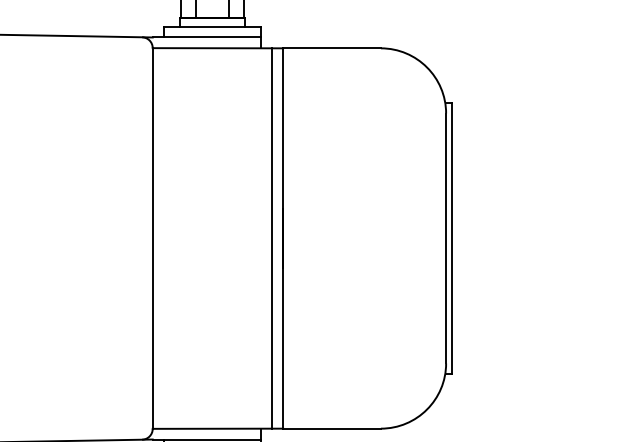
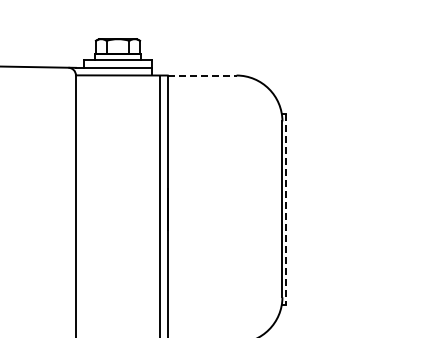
line: (332, 48) -> (202, 75), solid -> dashed
line: (451, 238) -> (286, 209), solid -> dashed

